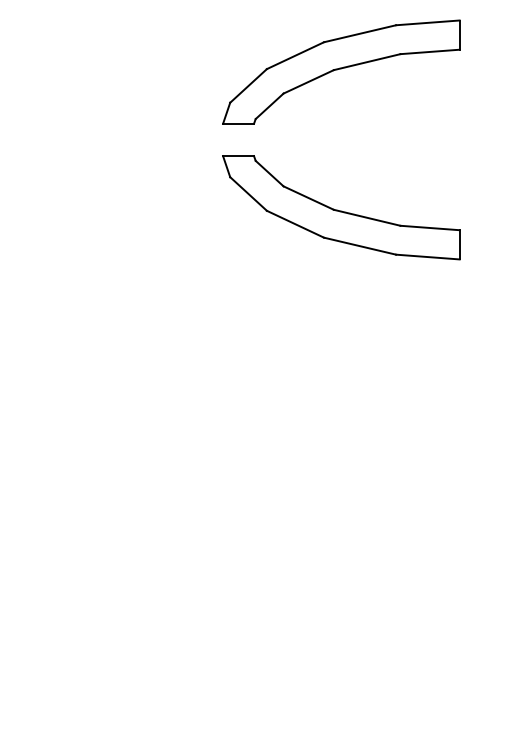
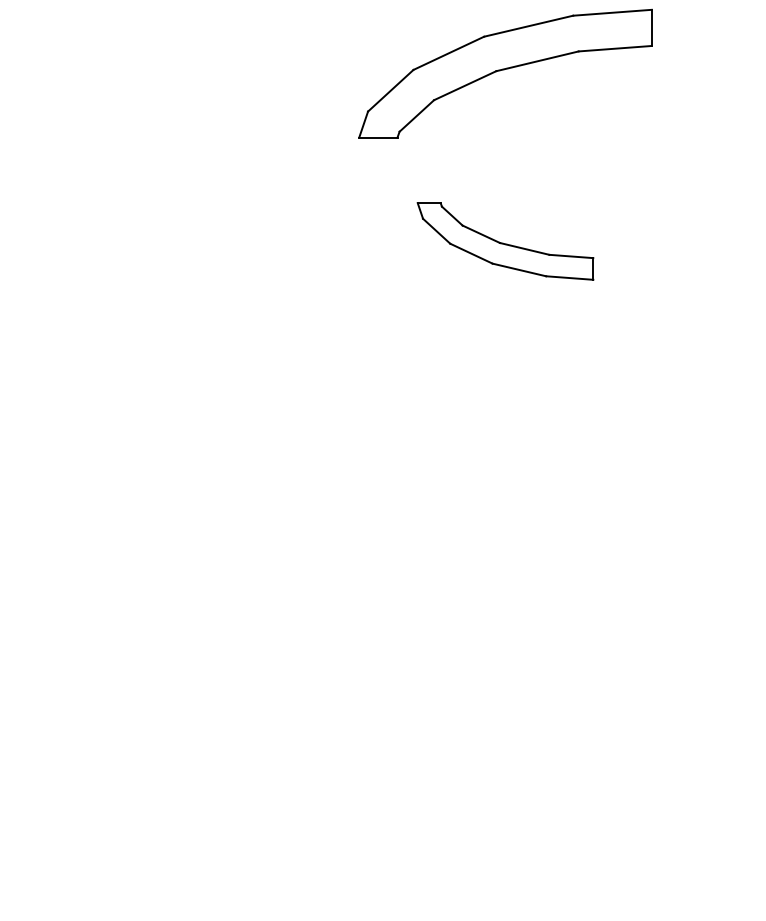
part: (341, 207) -> (505, 241), size x0.6

